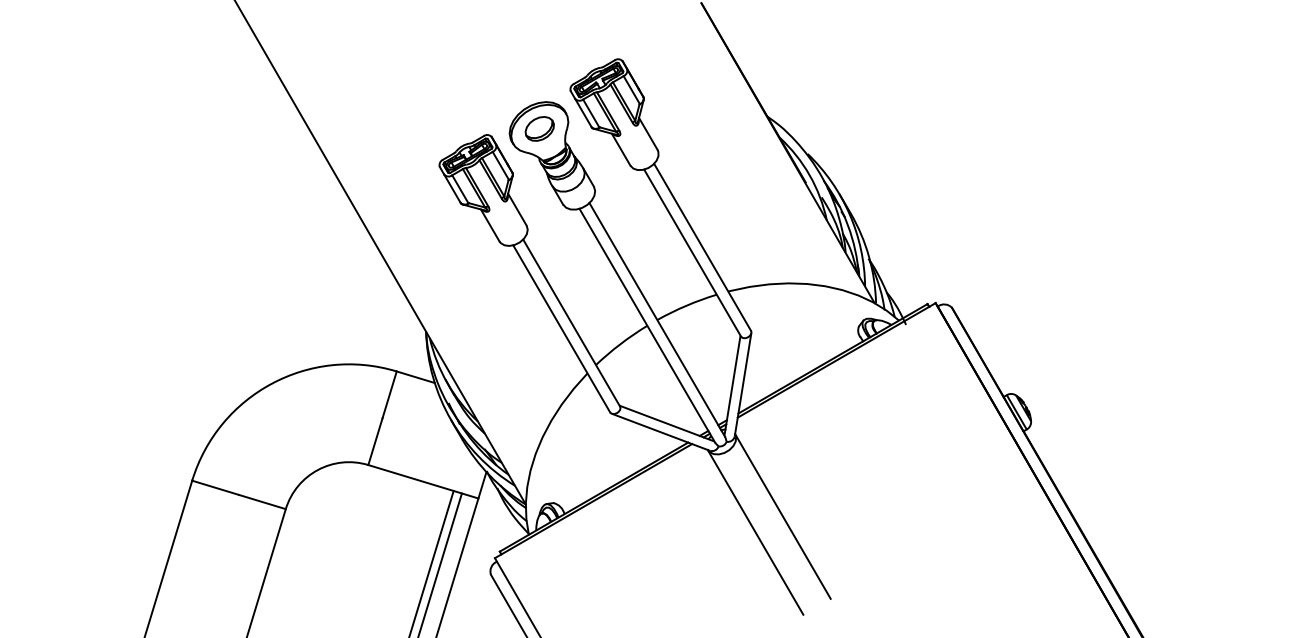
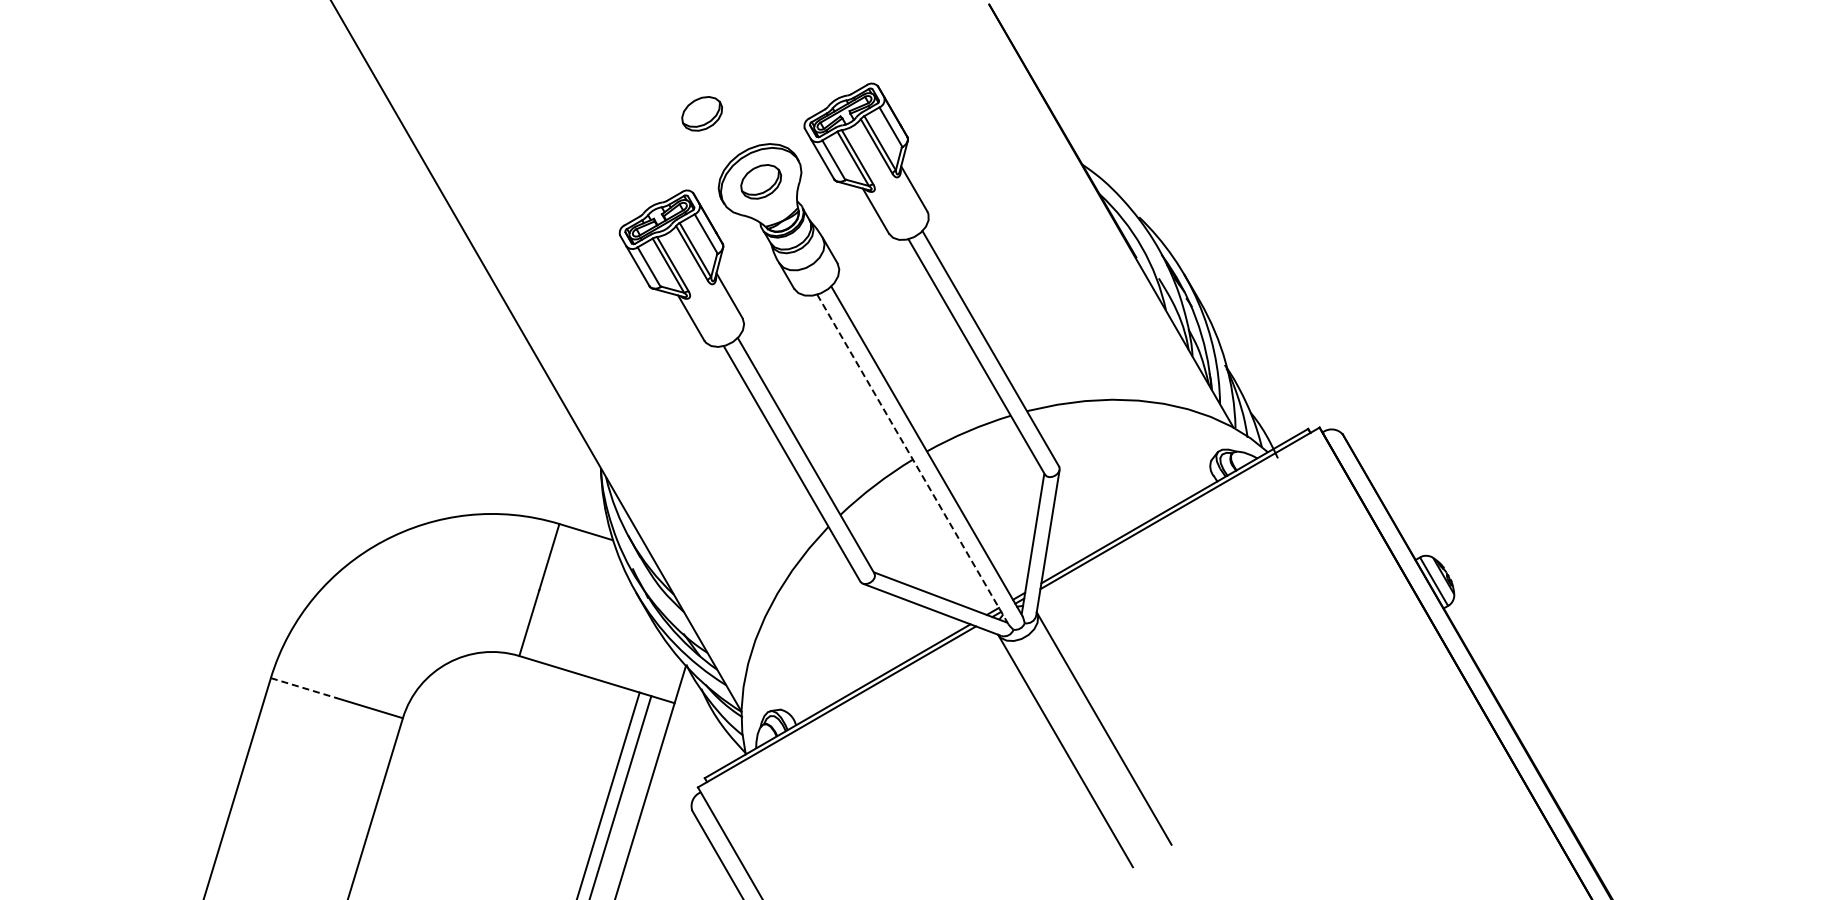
part: (498, 80) -> (702, 113), added
line: (647, 325) -> (913, 459), solid -> dashed
line: (216, 488) -> (304, 688), solid -> dashed

